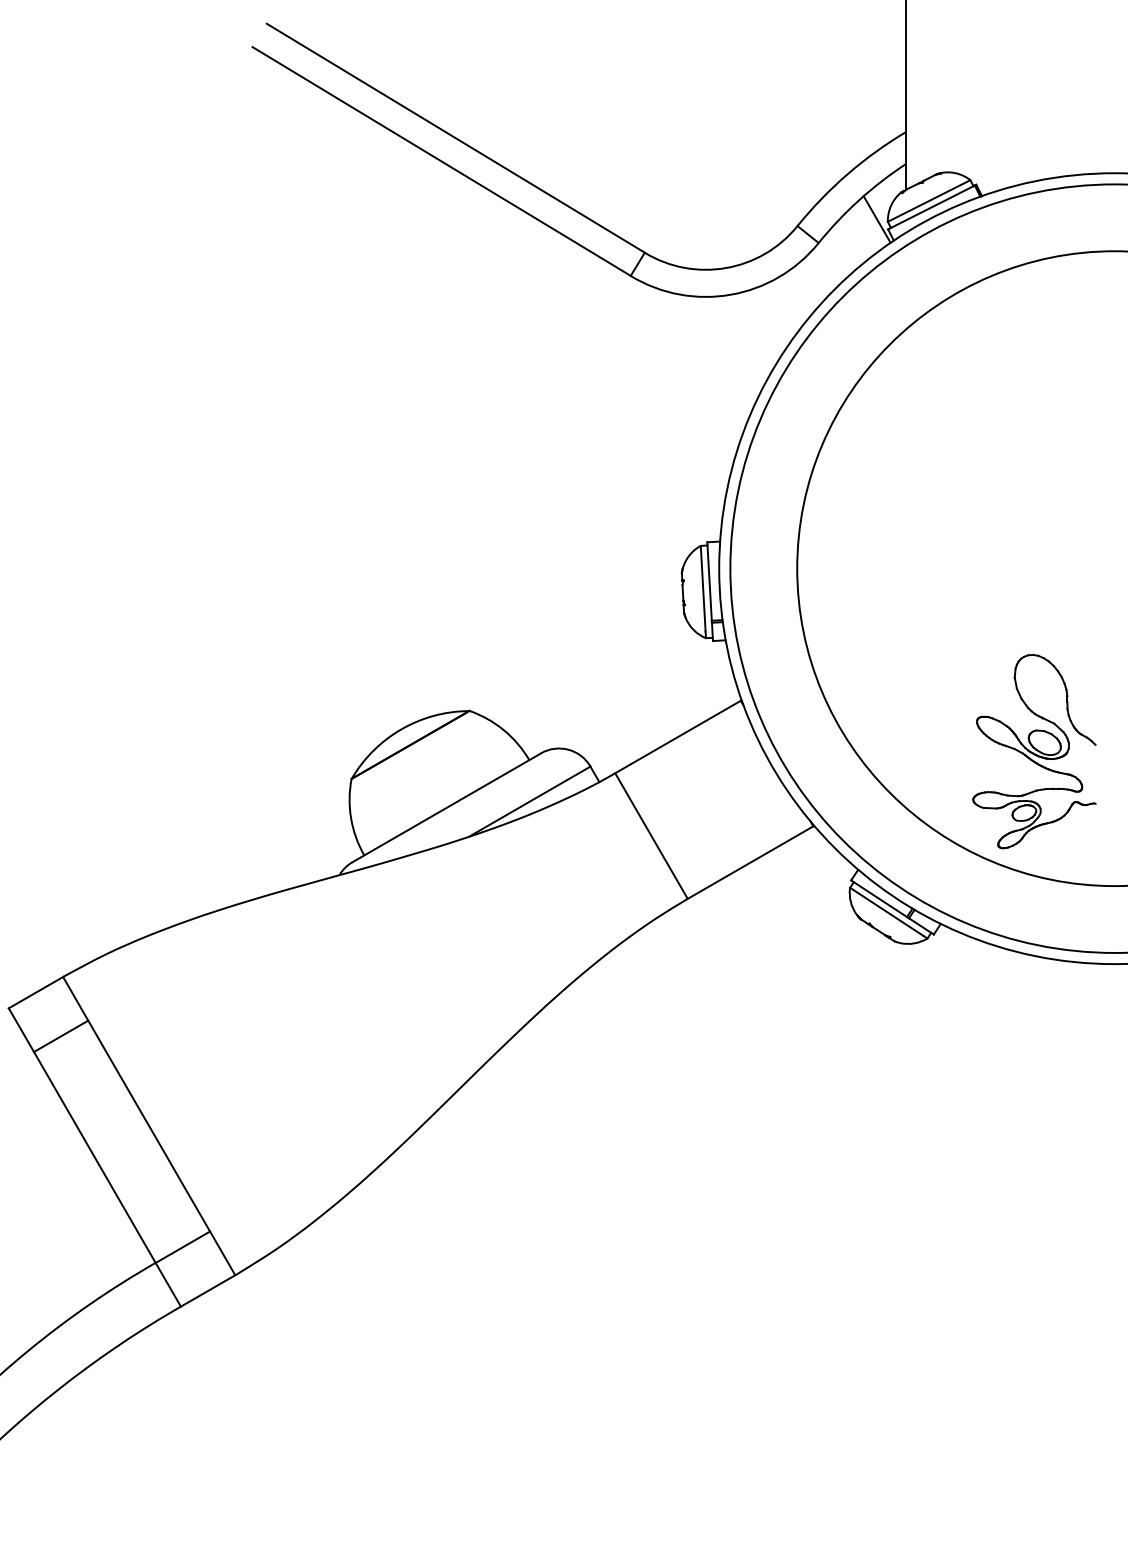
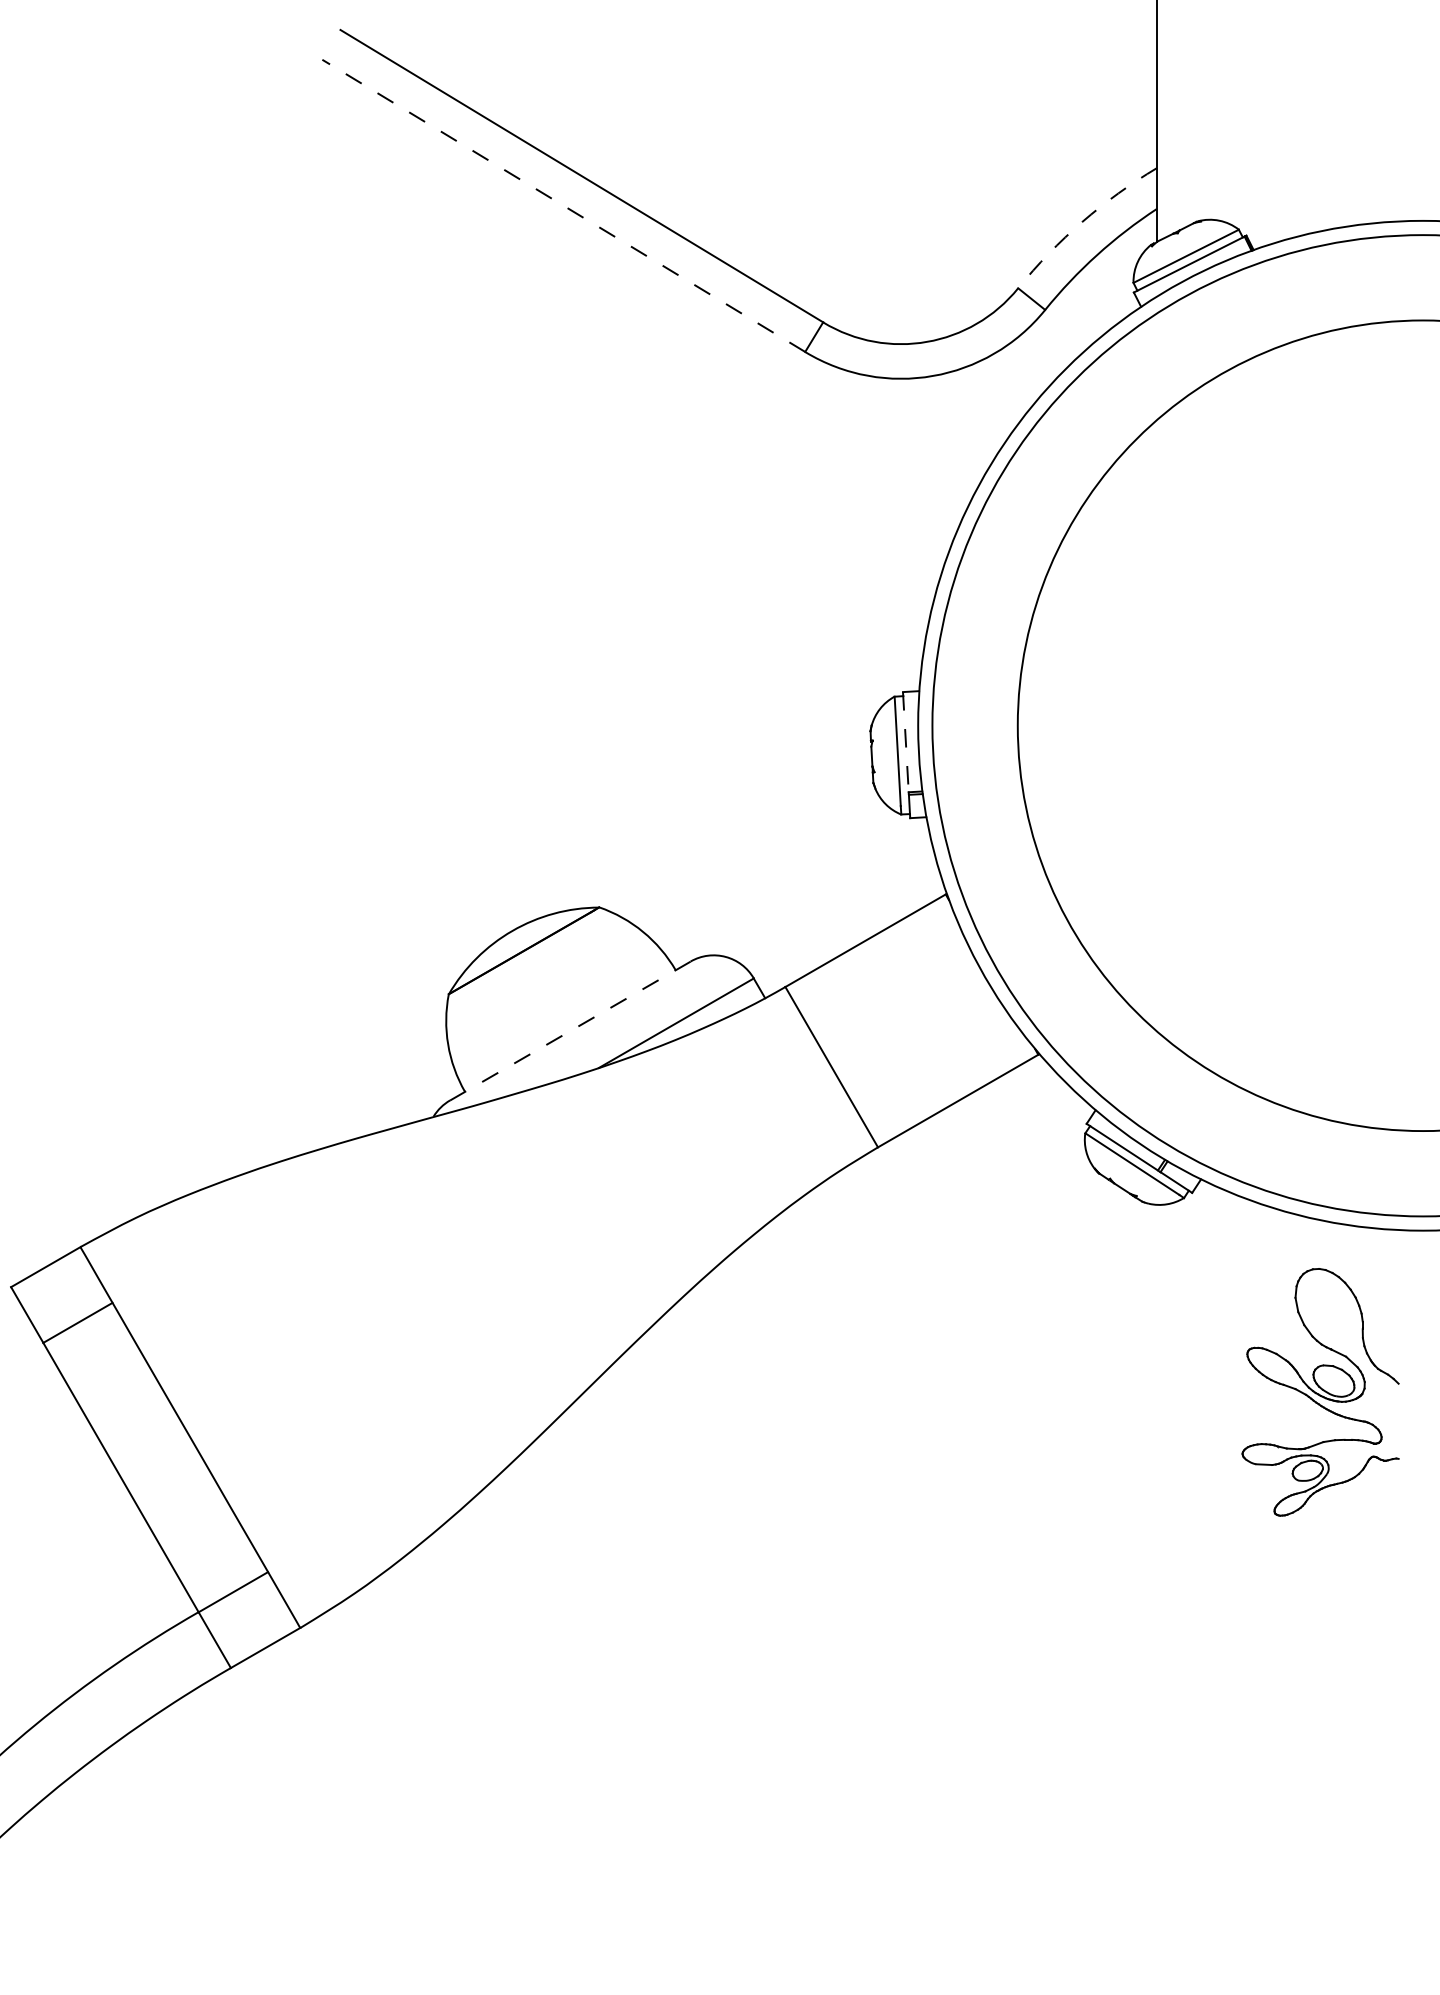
line: (441, 161) -> (563, 205), solid -> dashed
arc: (847, 174) -> (1082, 222), solid -> dashed
line: (876, 219) -> (1119, 279), removed
line: (709, 581) -> (905, 742), solid -> dashed
part: (1034, 751) -> (1320, 1392), moved
line: (446, 808) -> (570, 1031), solid -> dashed

